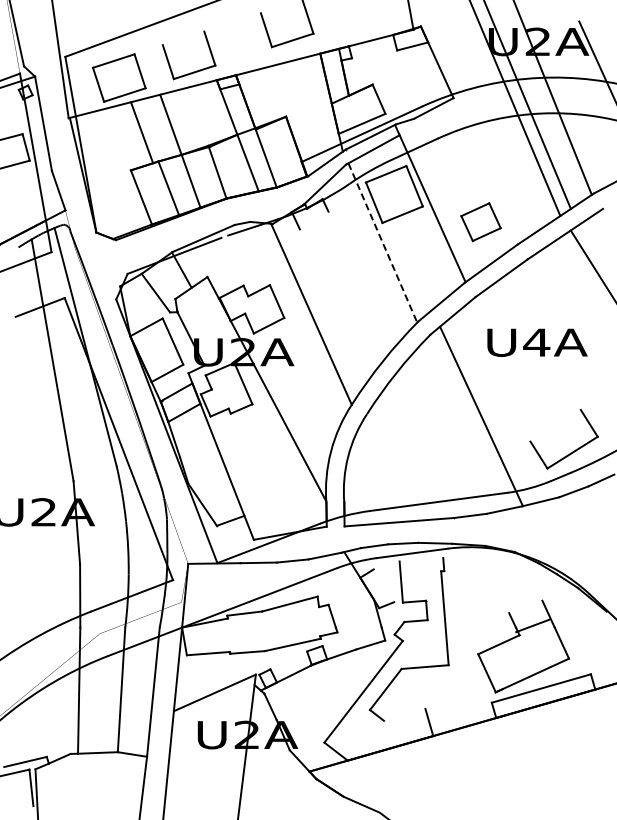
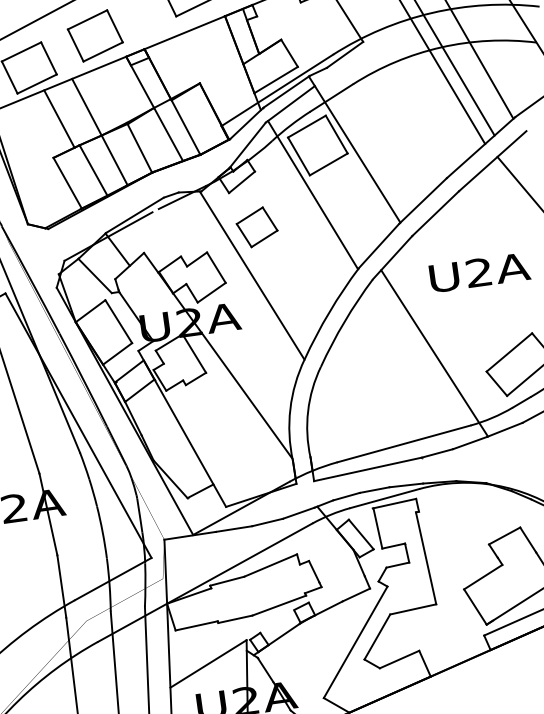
line: (183, 38) -> (87, 20), added
line: (313, 220) -> (241, 182), added
part: (480, 222) -> (256, 227), moved
line: (382, 243) -> (312, 195), dashed -> solid
text: (536, 342) -> (478, 272), U4A -> U2A
line: (555, 425) -> (509, 352), added
line: (420, 559) -> (393, 503), added
line: (383, 585) -> (360, 534), added
line: (532, 625) -> (504, 535), moved
line: (404, 714) -> (399, 659), added

